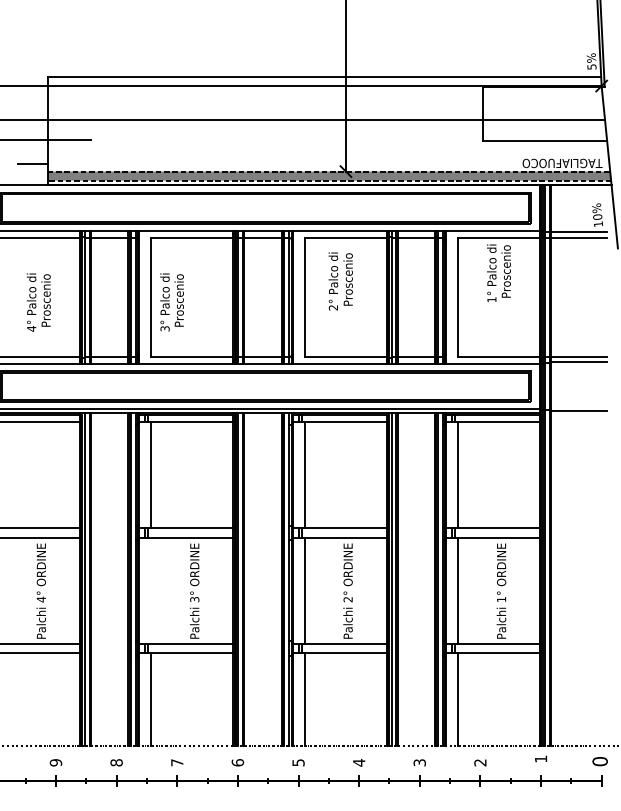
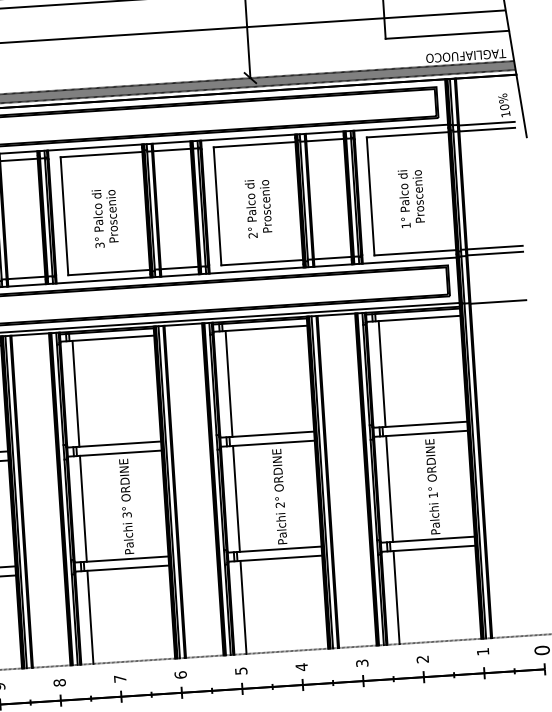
text: (498, 273) -> (411, 198), moved
text: (340, 281) -> (258, 208), moved
text: (171, 302) -> (104, 218), moved
line: (151, 590) -> (83, 508), added

